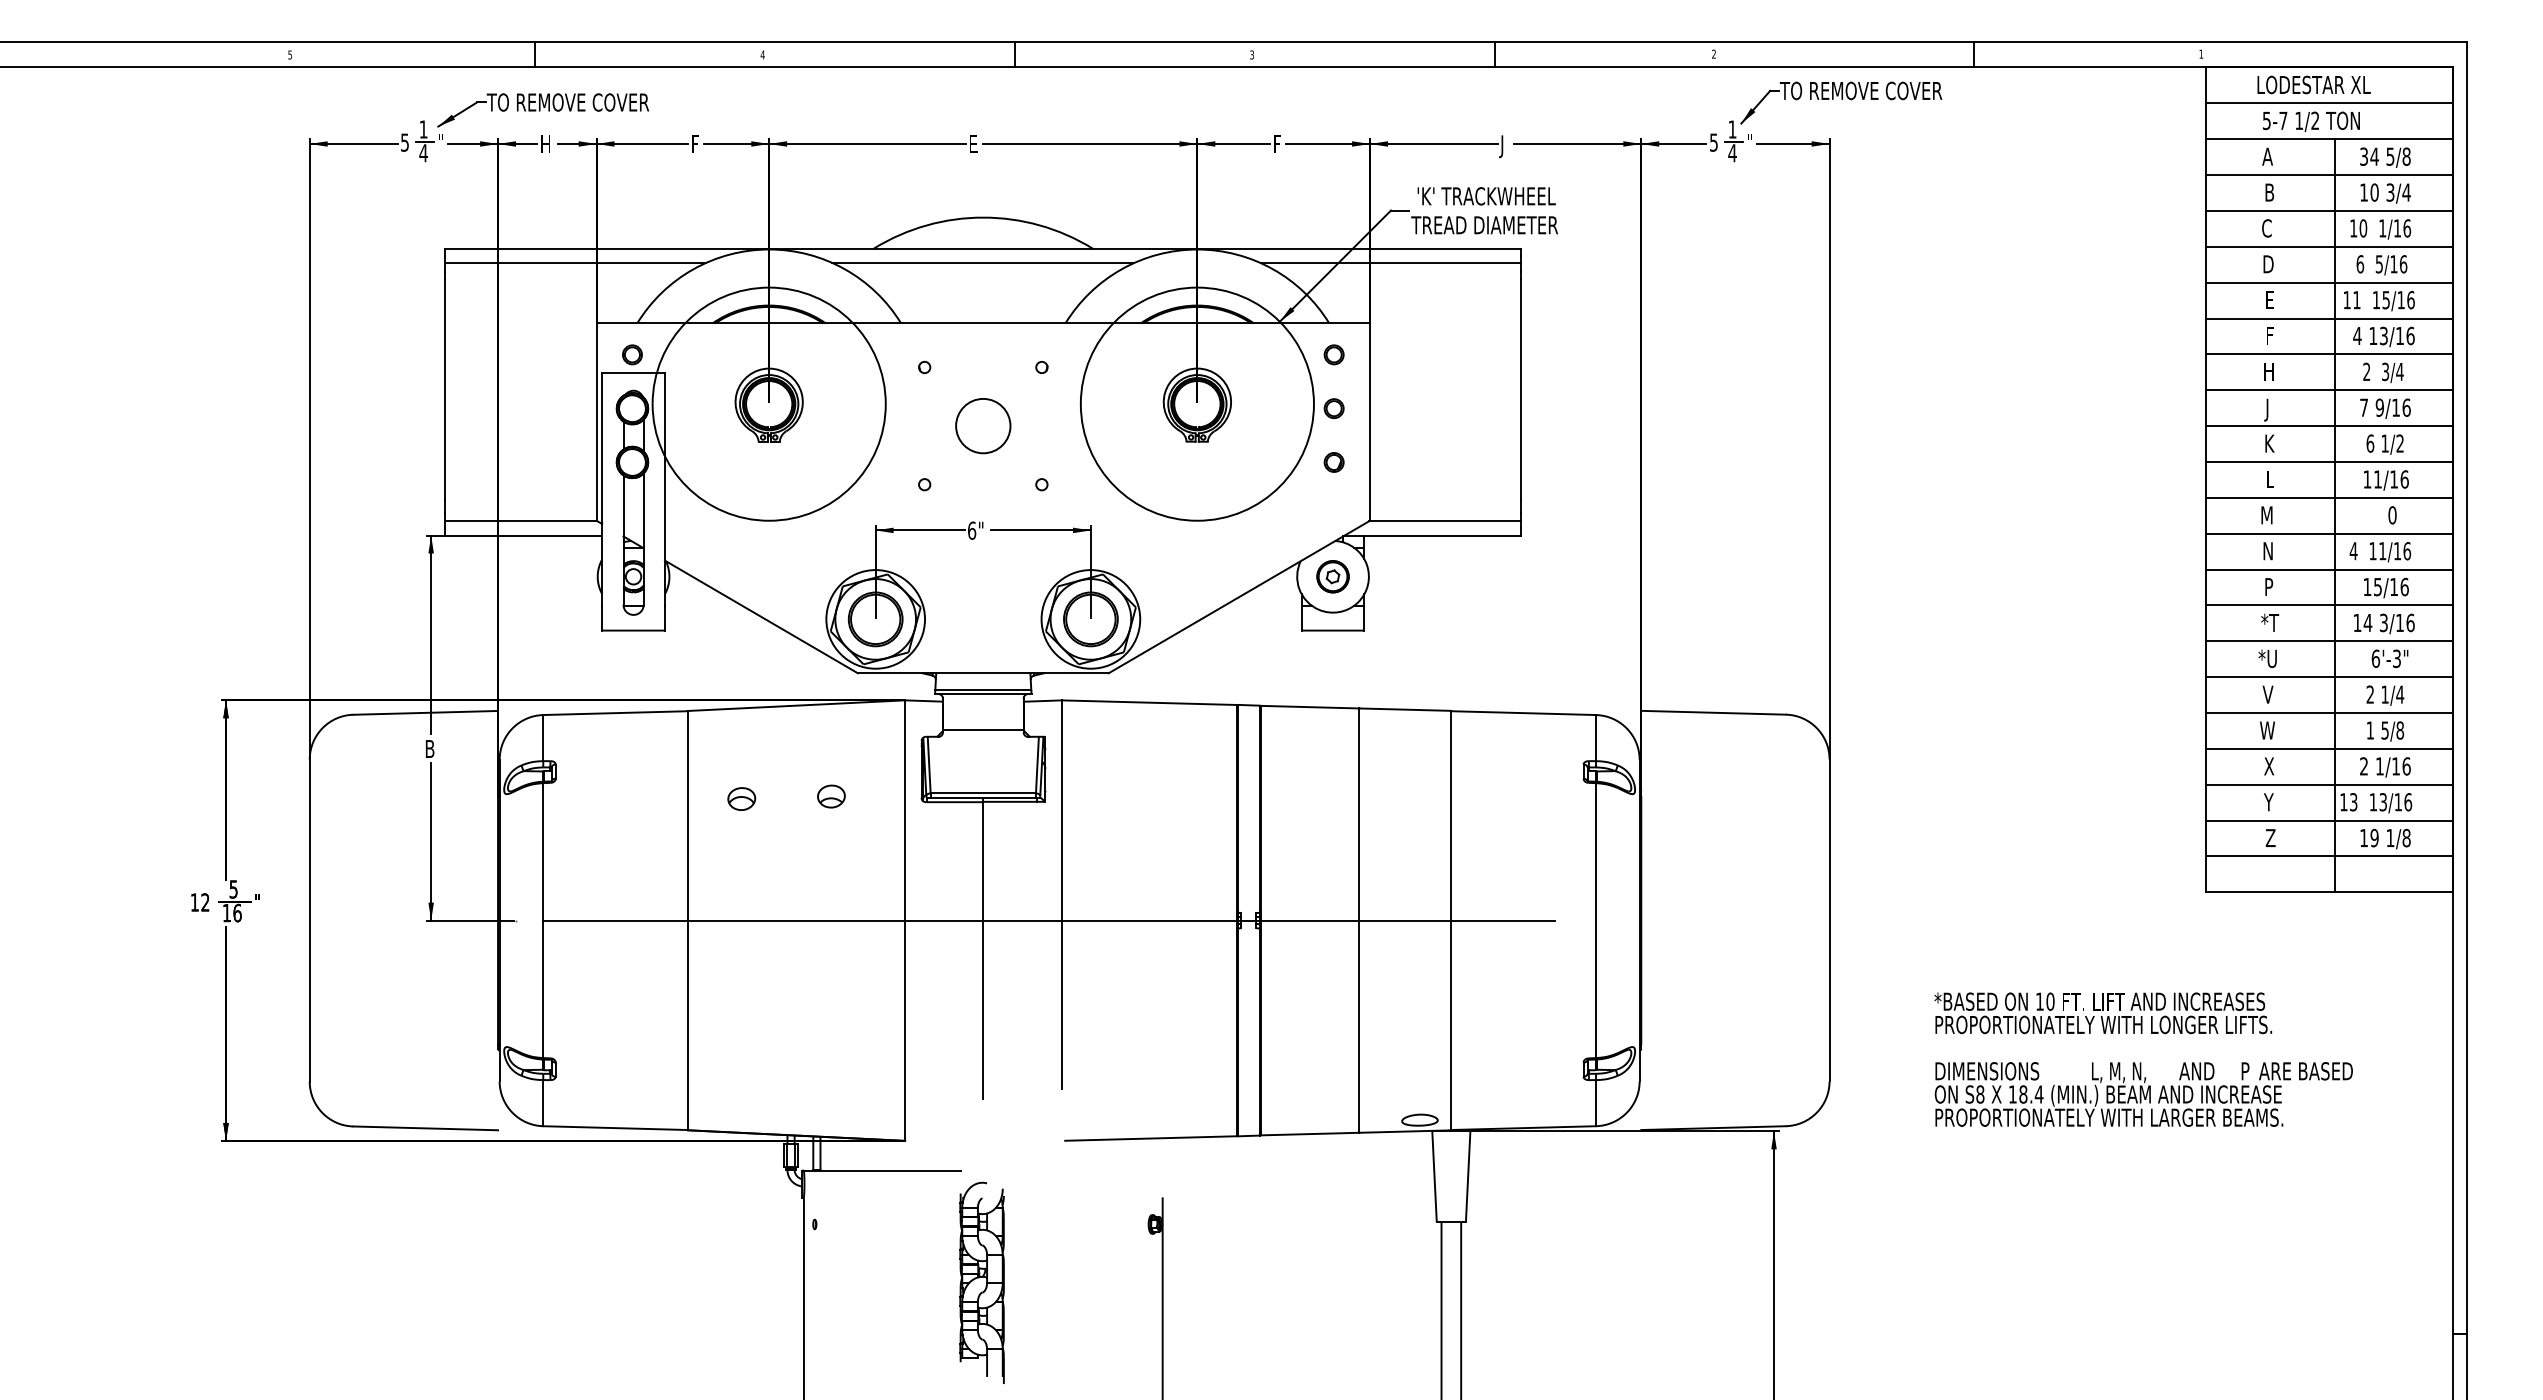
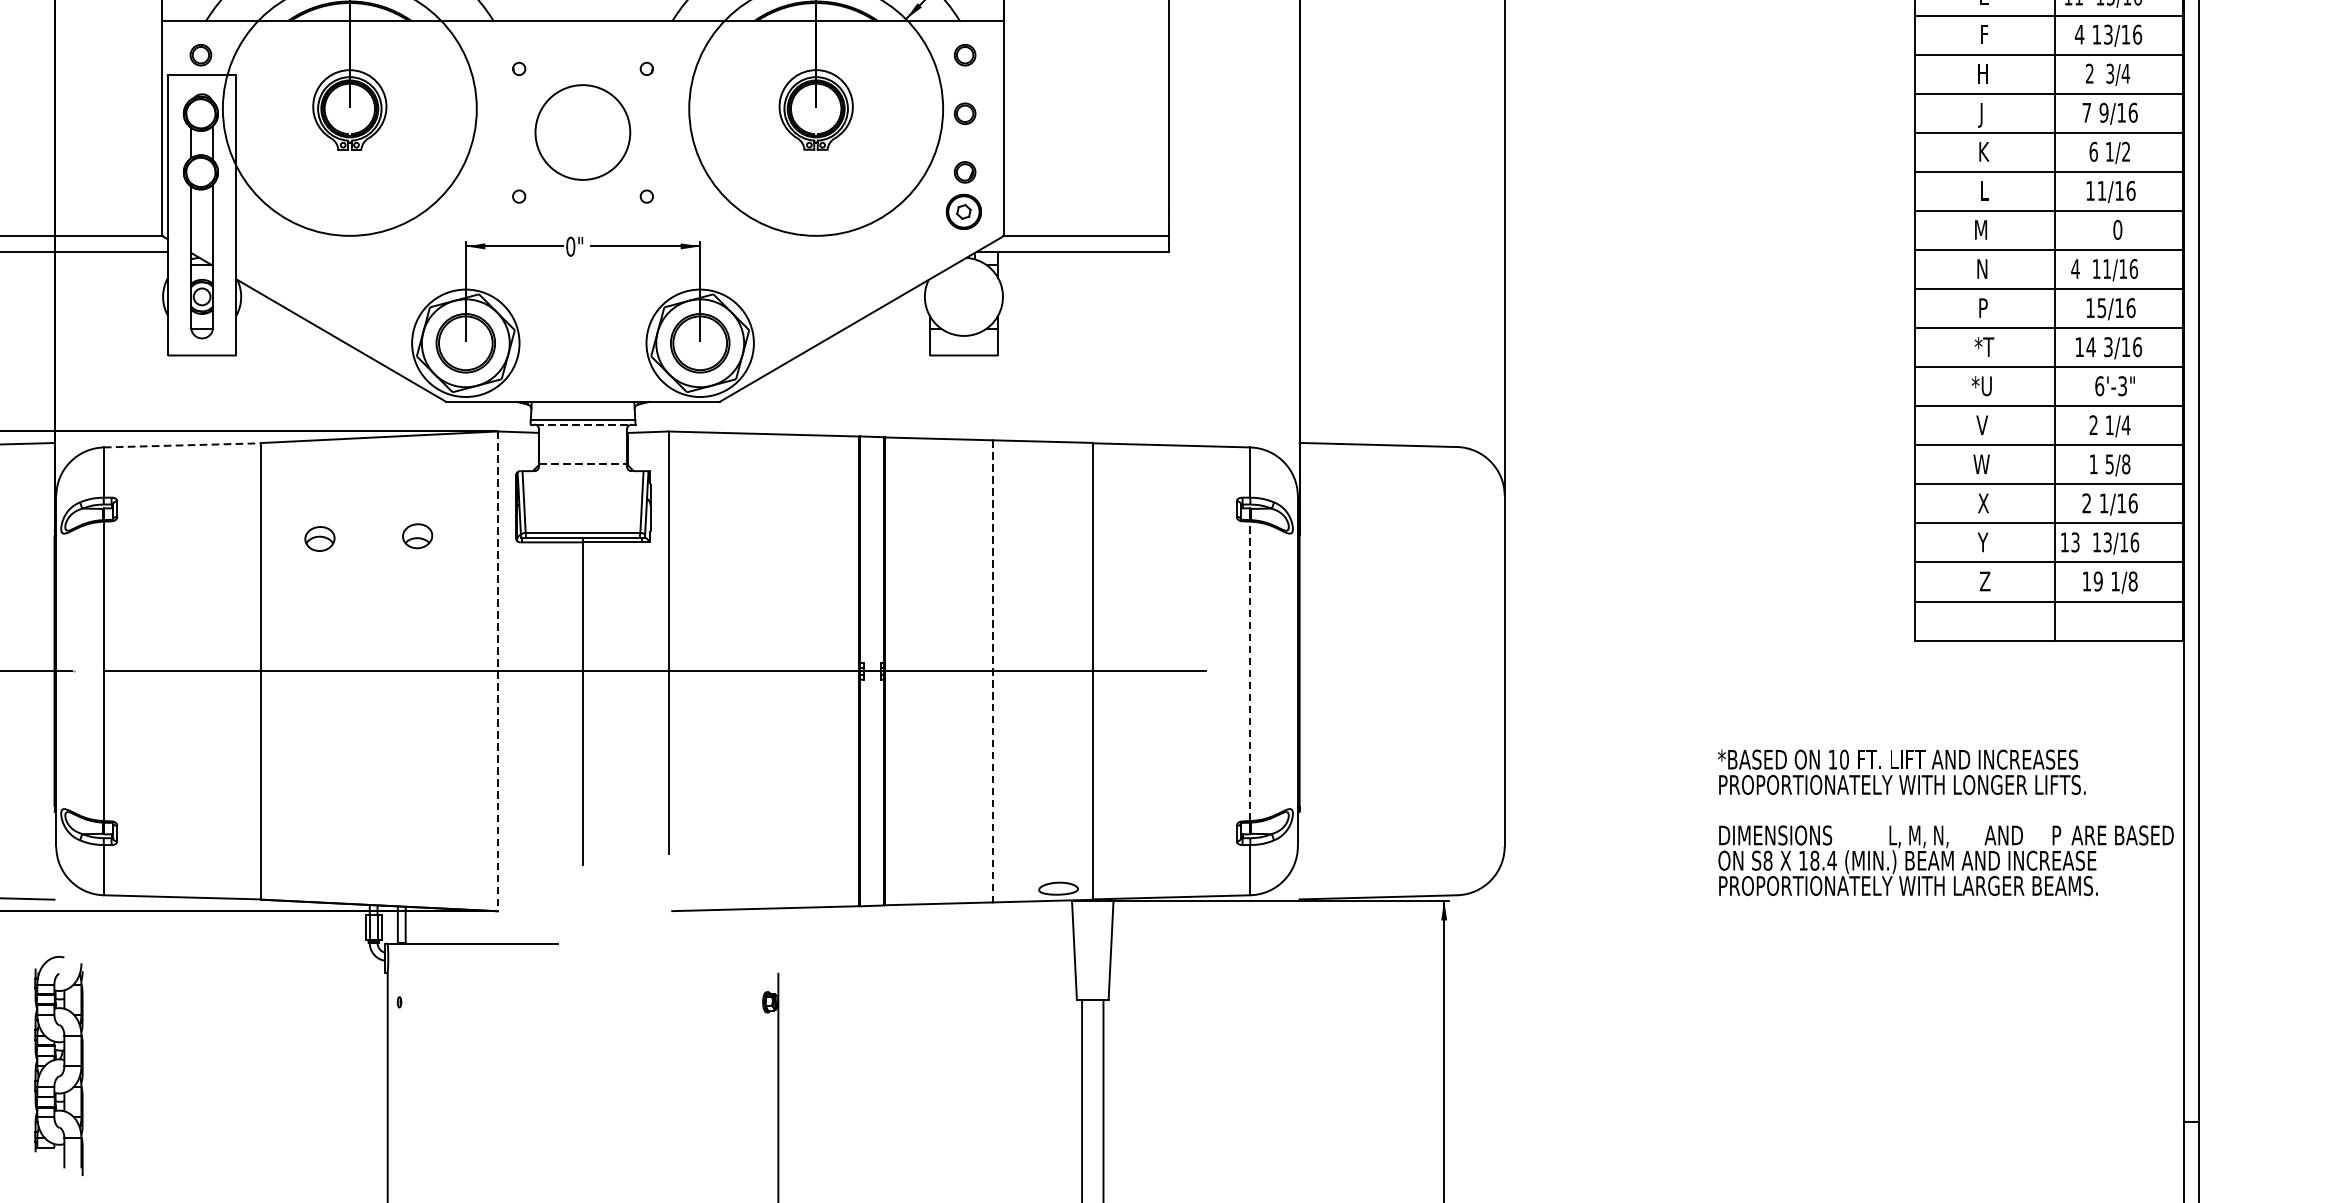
circle: (983, 426) -> (583, 133), size x1.6
text: (972, 530) -> (571, 246), 6" -> 0"
part: (1332, 576) -> (963, 211), moved
line: (983, 694) -> (583, 425), solid -> dashed
line: (616, 713) -> (183, 445), solid -> dashed
line: (983, 729) -> (583, 463), solid -> dashed
line: (1596, 920) -> (1250, 671), solid -> dashed
line: (905, 921) -> (498, 672), solid -> dashed
line: (1359, 921) -> (992, 672), solid -> dashed
text: (2143, 1059) -> (1945, 822), moved
part: (981, 1282) -> (58, 1065), moved

